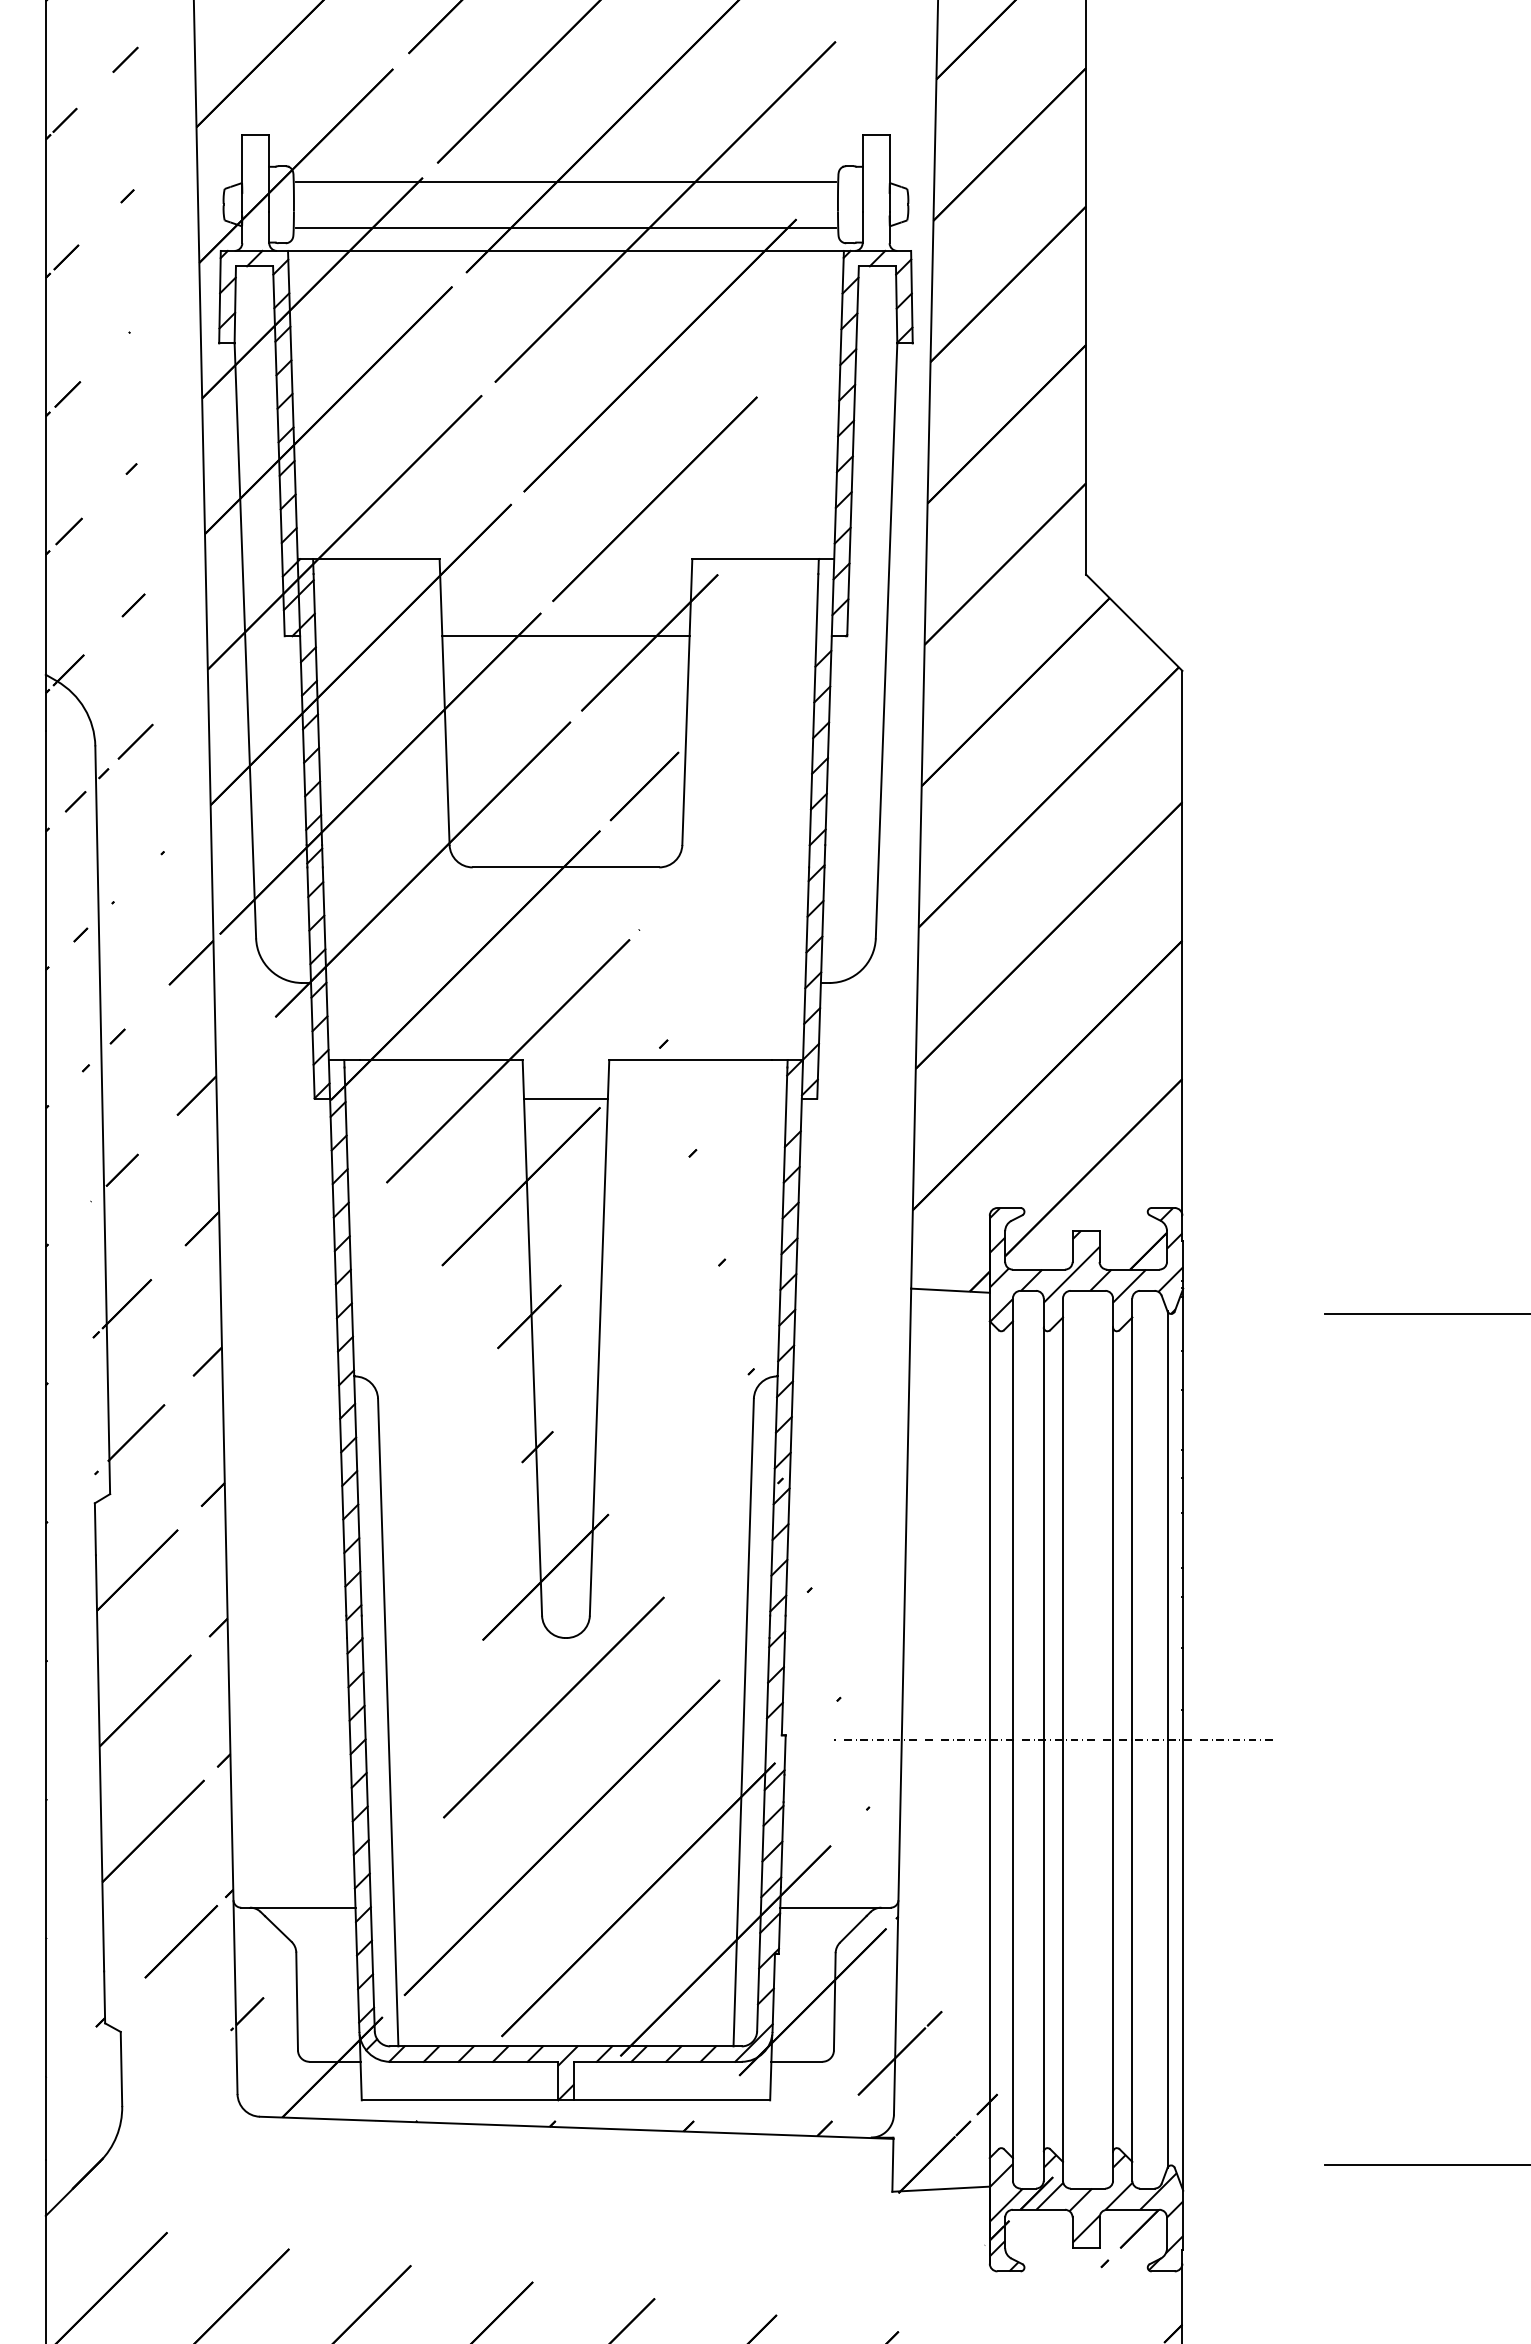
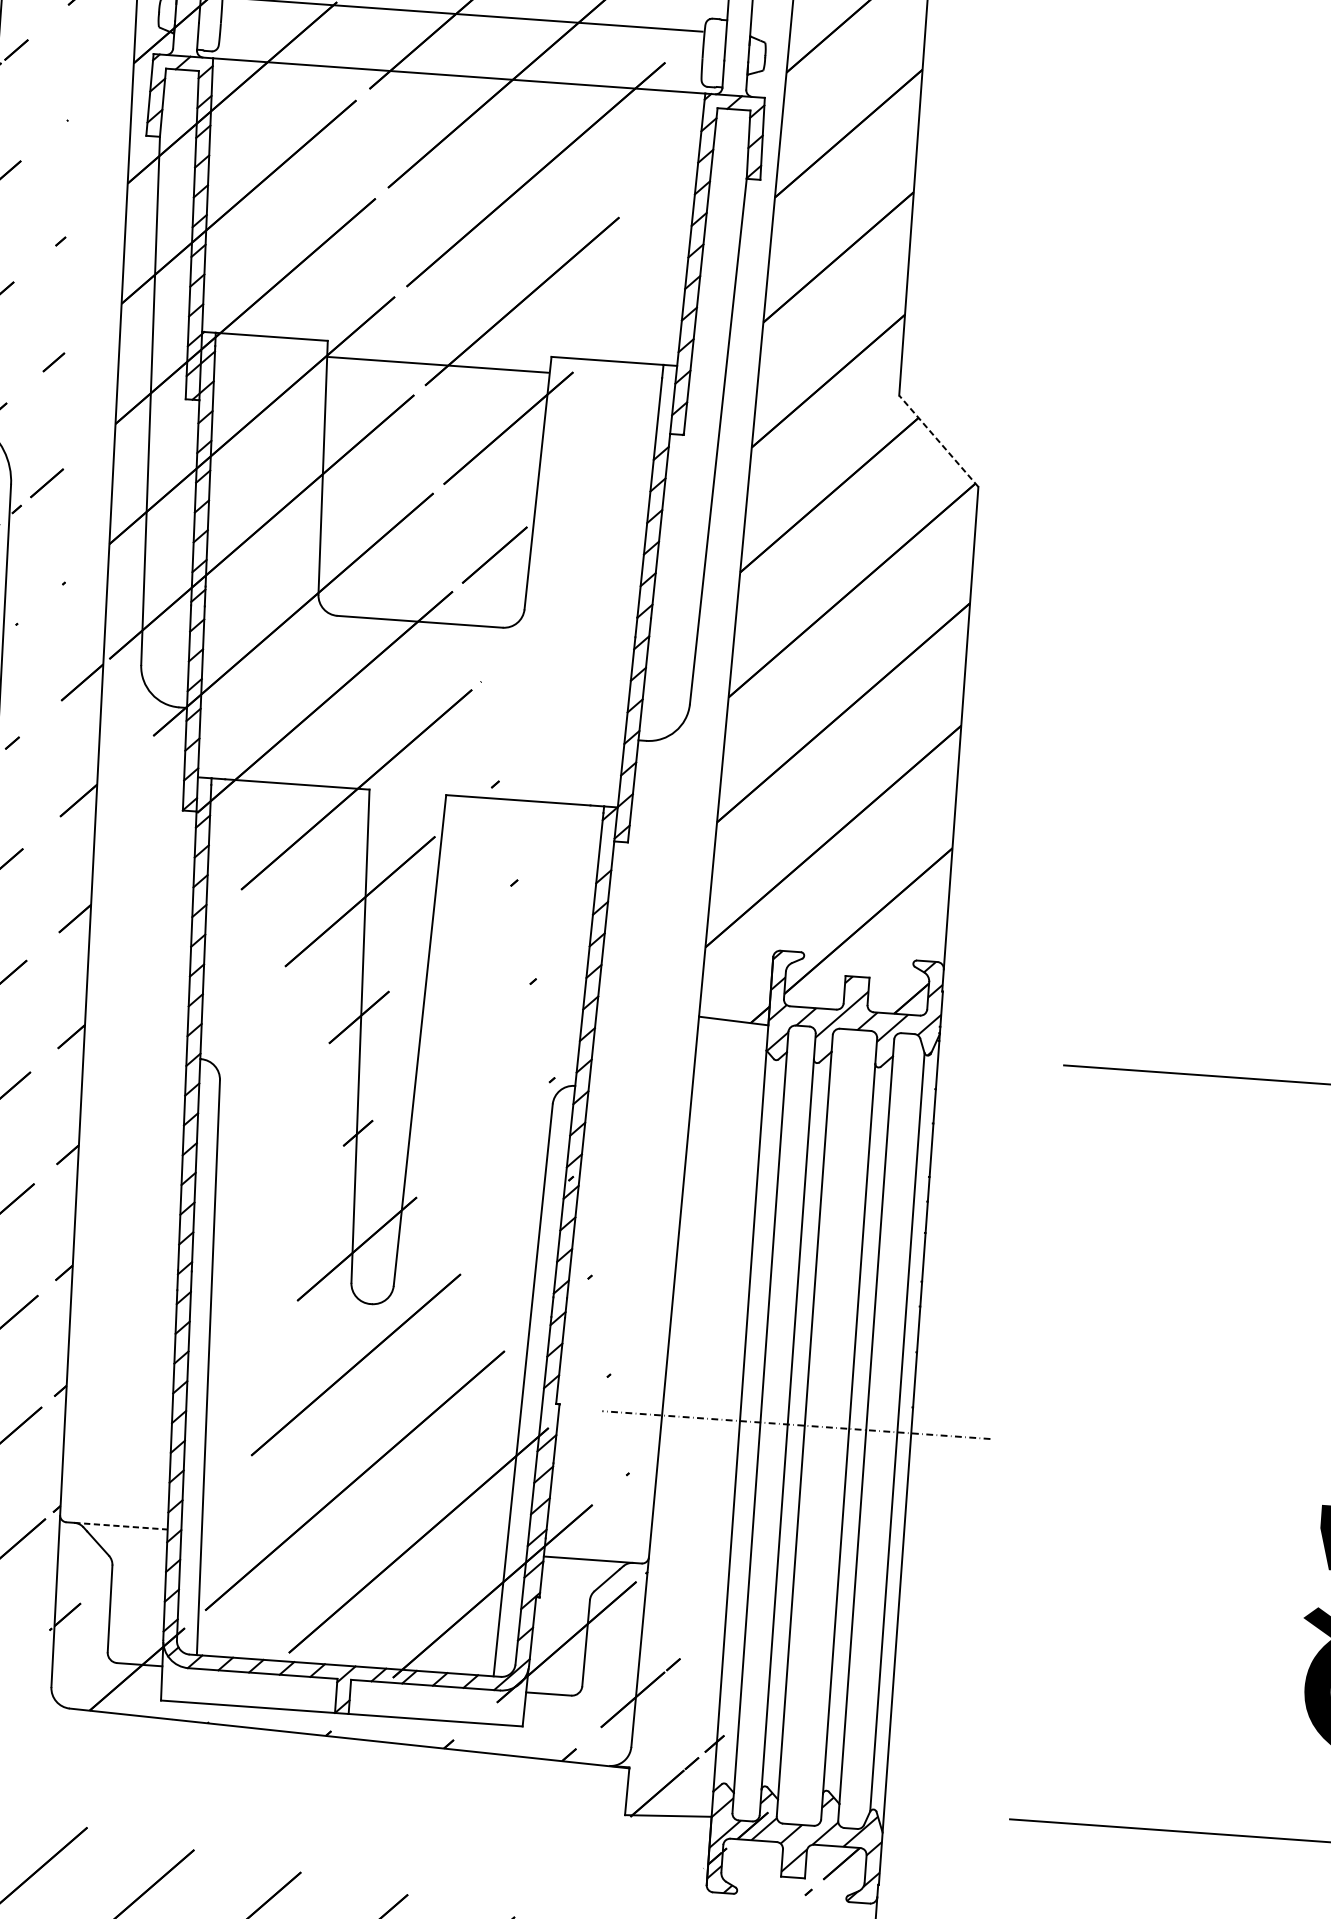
line: (565, 227) -> (460, 55), removed
line: (1133, 622) -> (938, 440), solid -> dashed
line: (565, 636) -> (438, 365), moved
line: (565, 1098) -> (405, 826), removed
line: (302, 1907) -> (120, 1526), solid -> dashed

